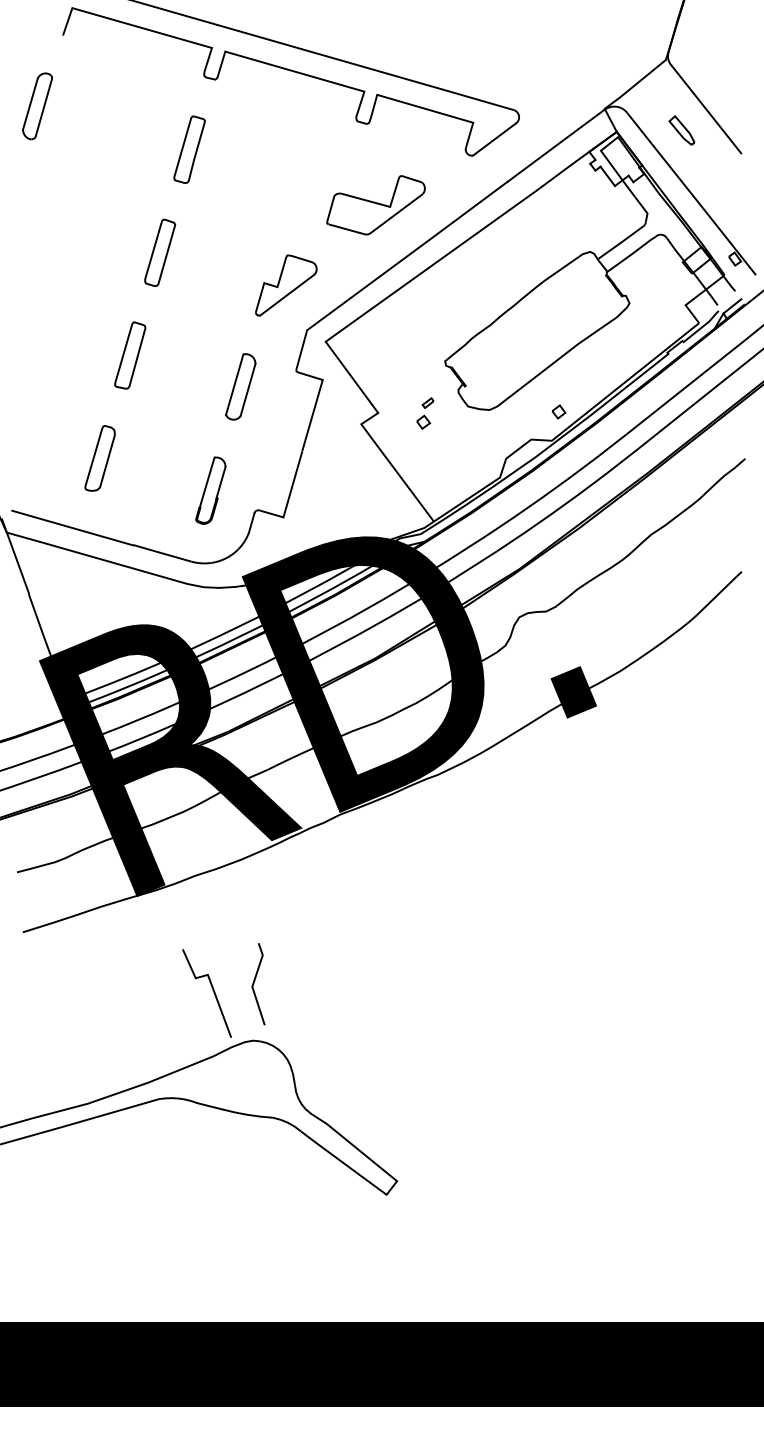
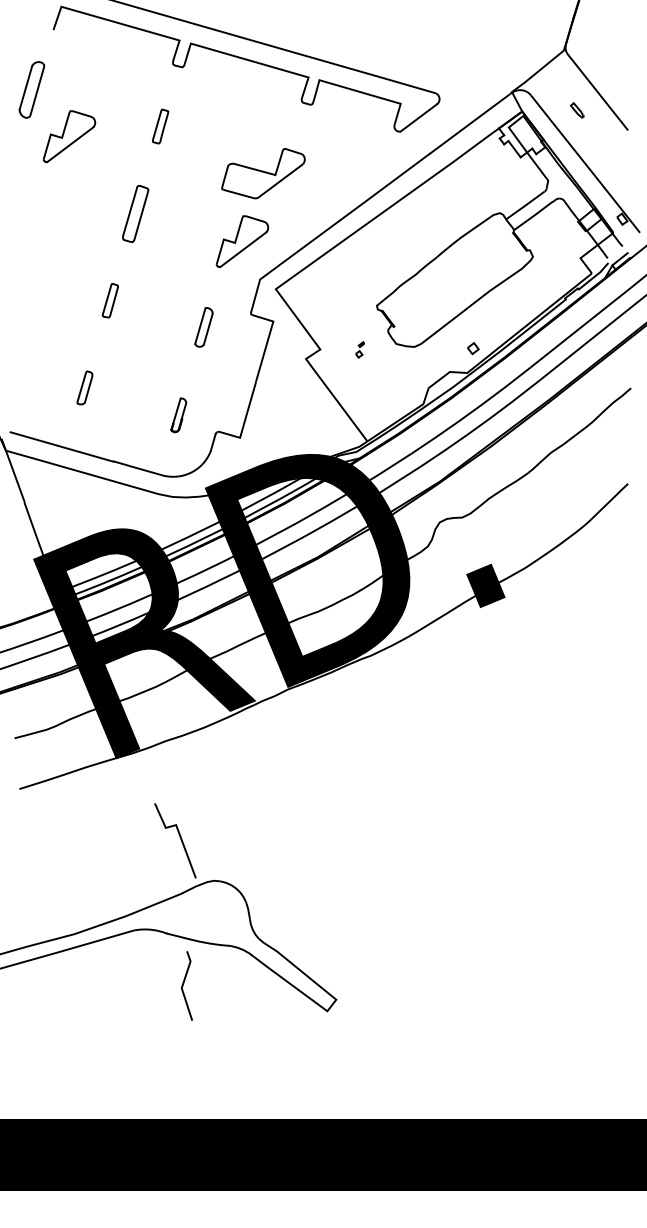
part: (680, 130) -> (576, 110), size x0.6
part: (189, 149) -> (160, 126), size x0.6
part: (81, 161) -> (69, 136), added
part: (376, 205) -> (263, 173), moved
part: (130, 355) -> (110, 300), size x0.6
part: (240, 387) -> (203, 327), size x0.7
part: (424, 413) -> (359, 349), size x0.6
part: (99, 457) -> (84, 387), size x0.6
part: (210, 490) -> (178, 415), size x0.6
line: (255, 981) -> (184, 983), moved

